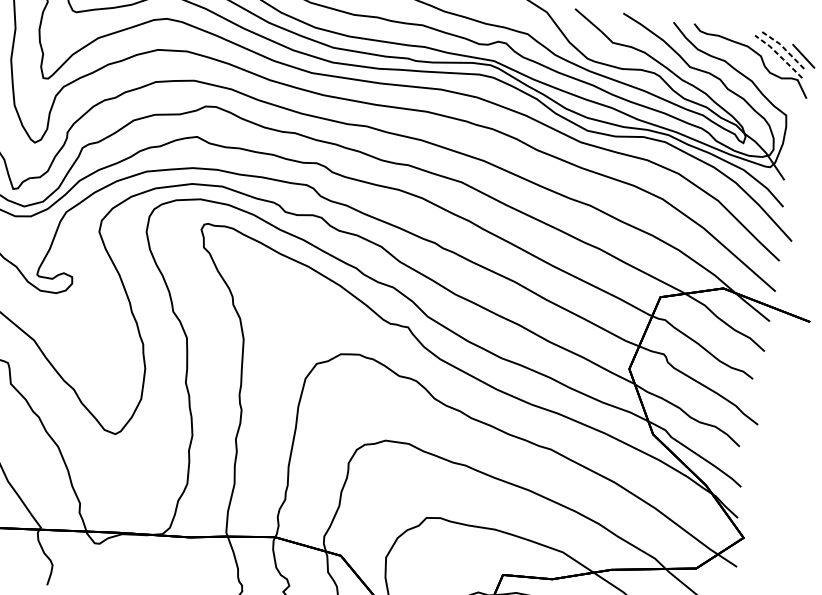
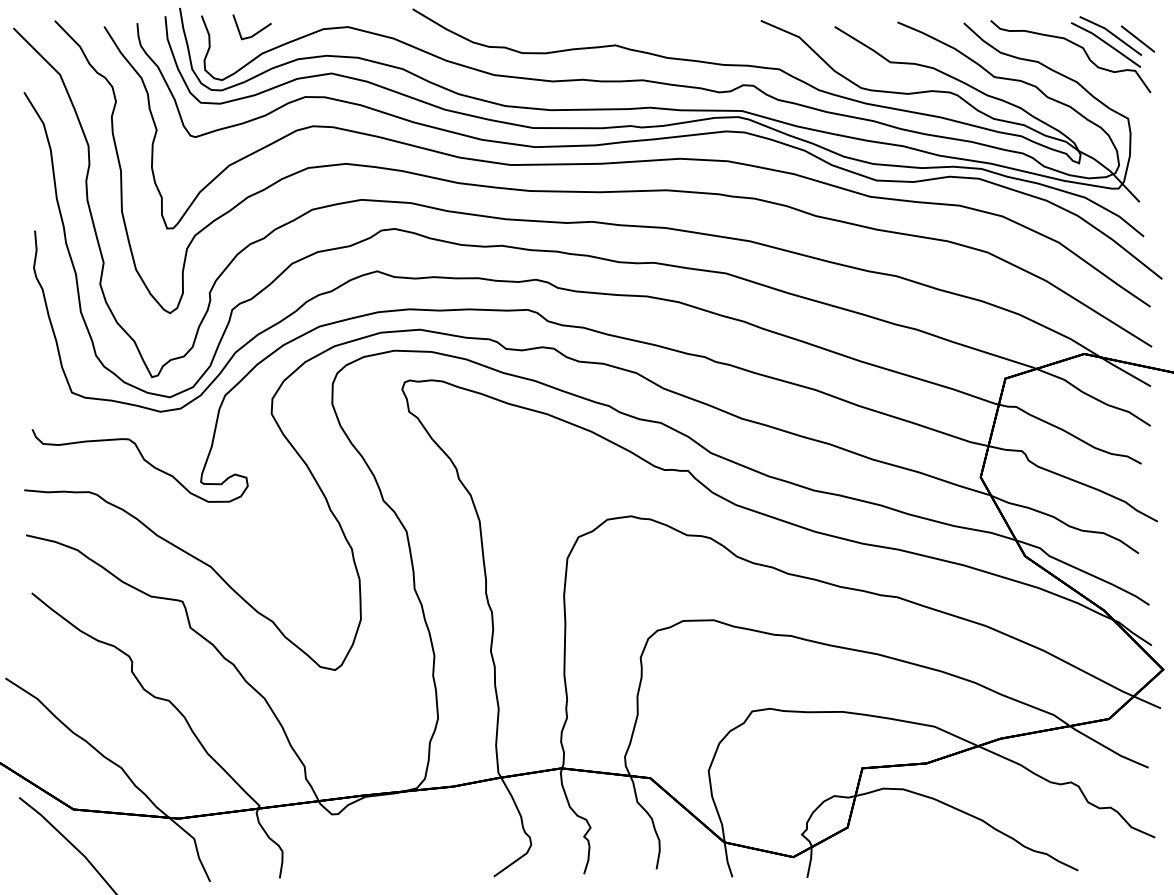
line: (785, 48) -> (1112, 33), dashed -> solid
line: (780, 55) -> (1107, 43), dashed -> solid

